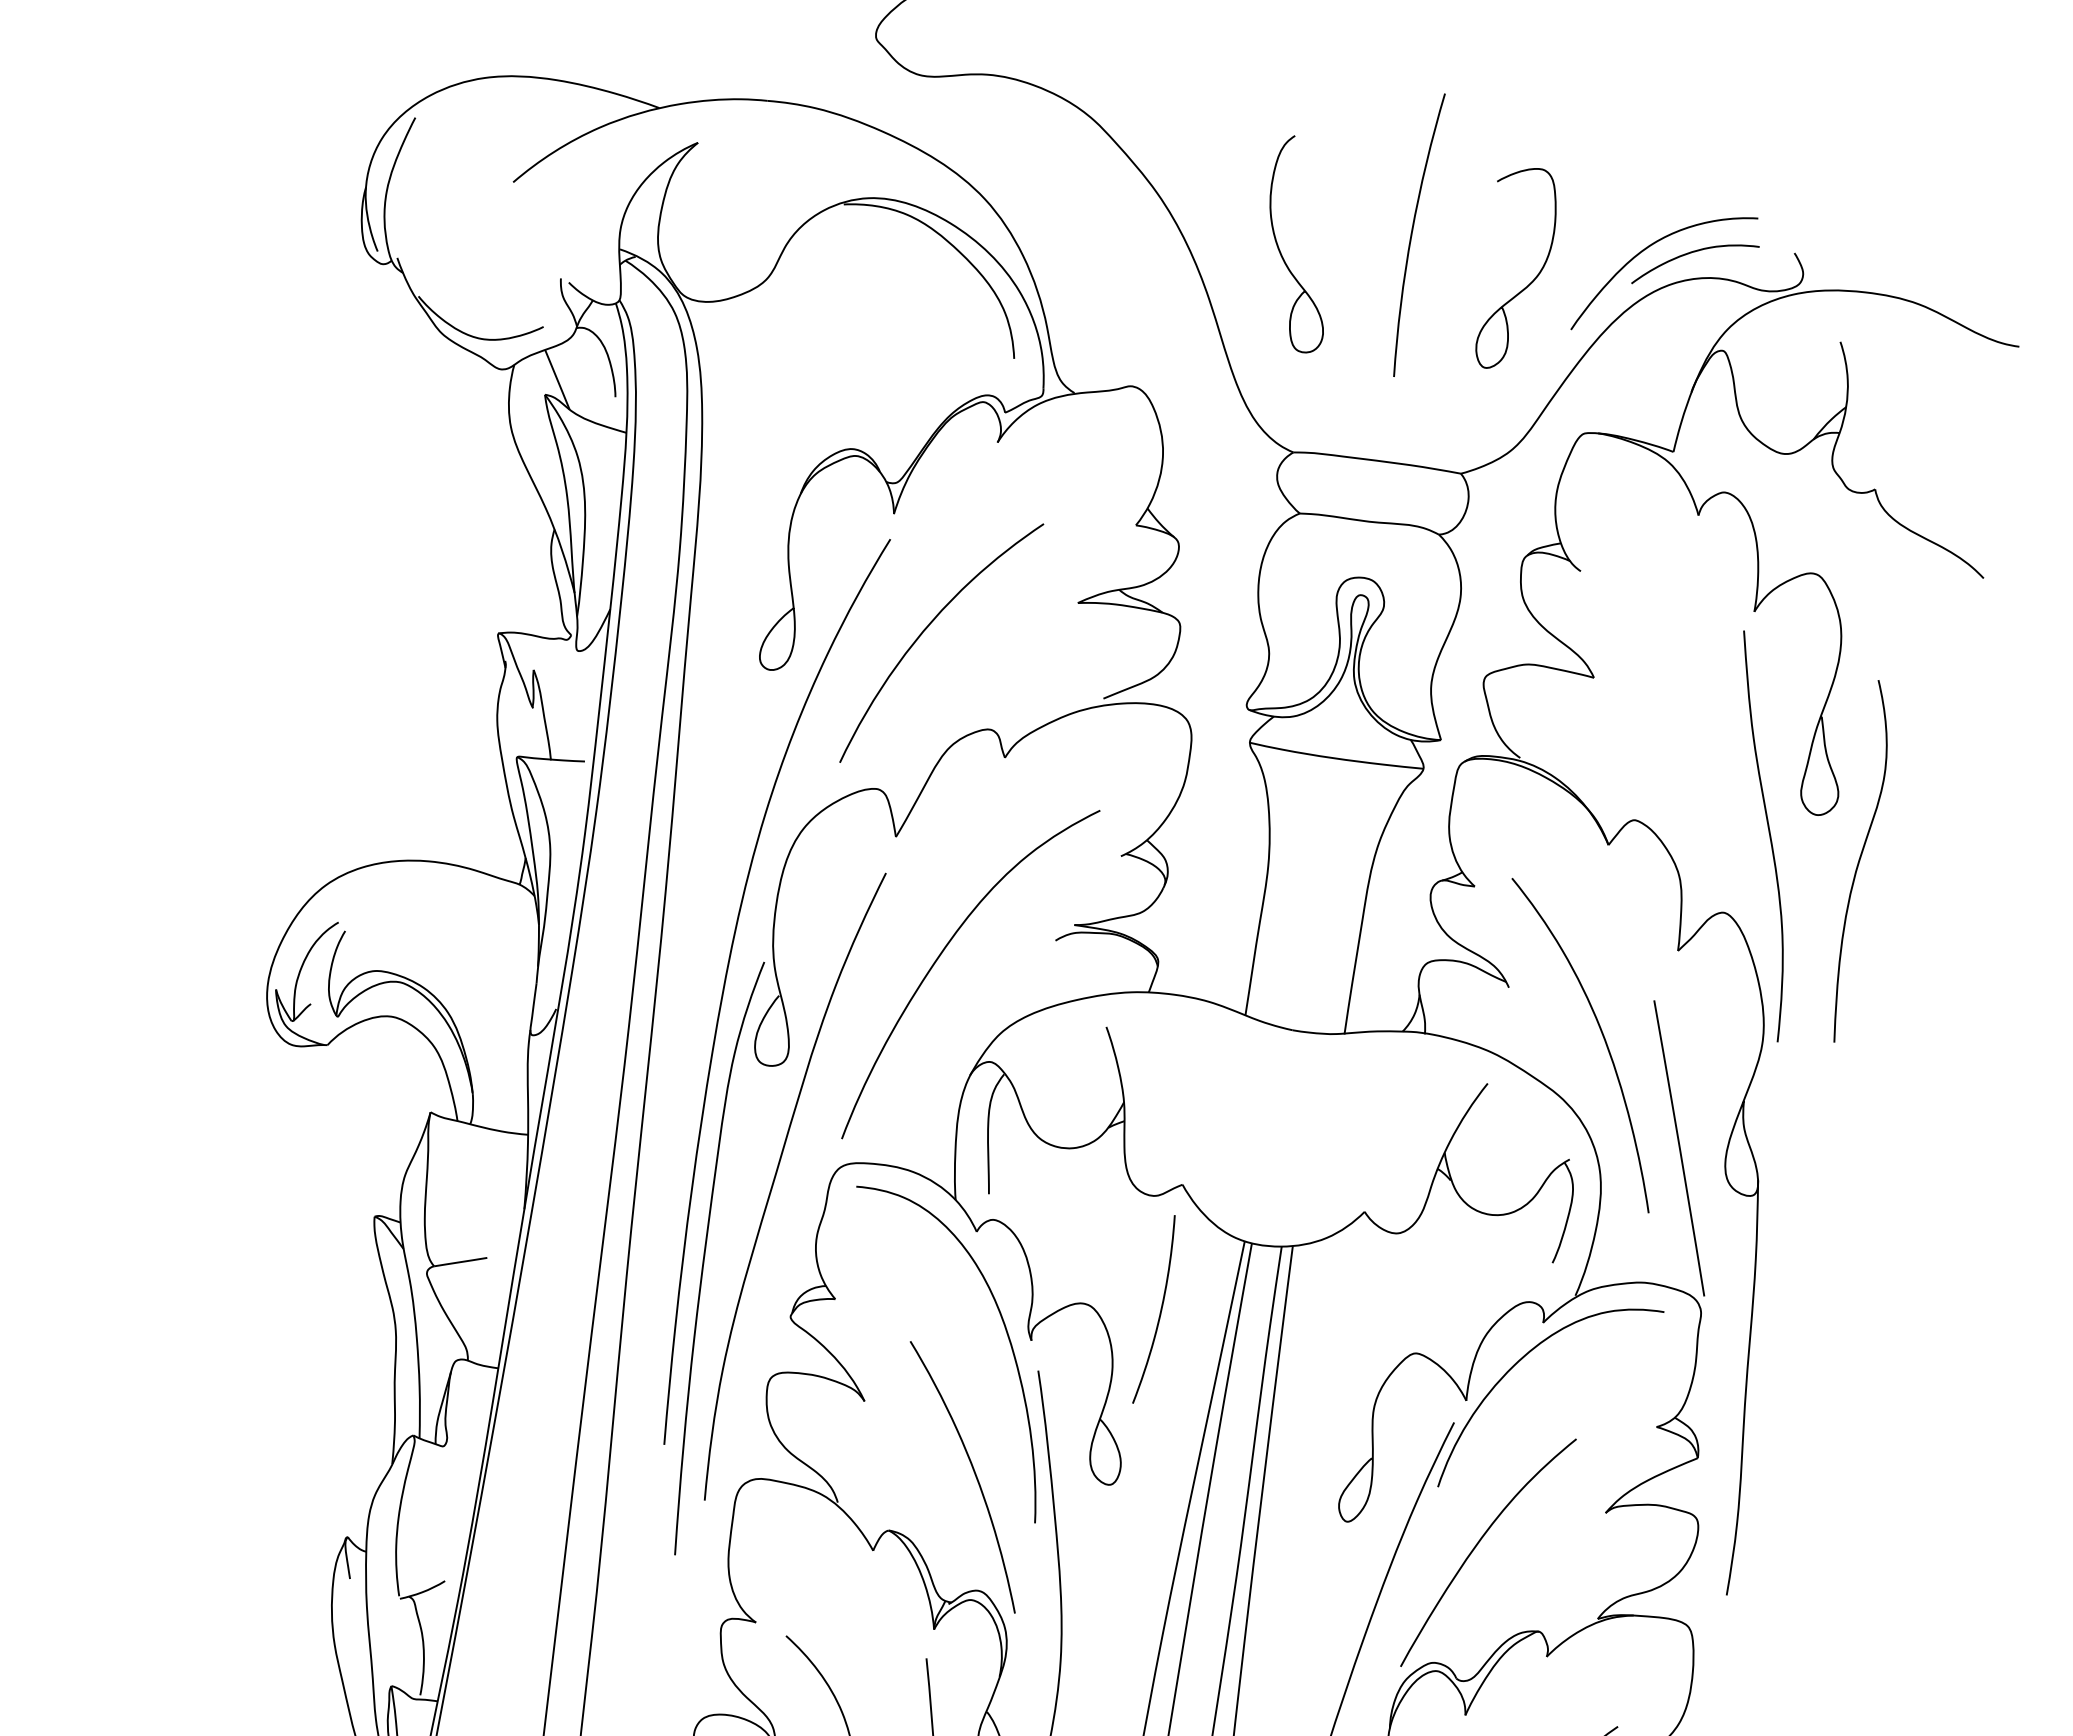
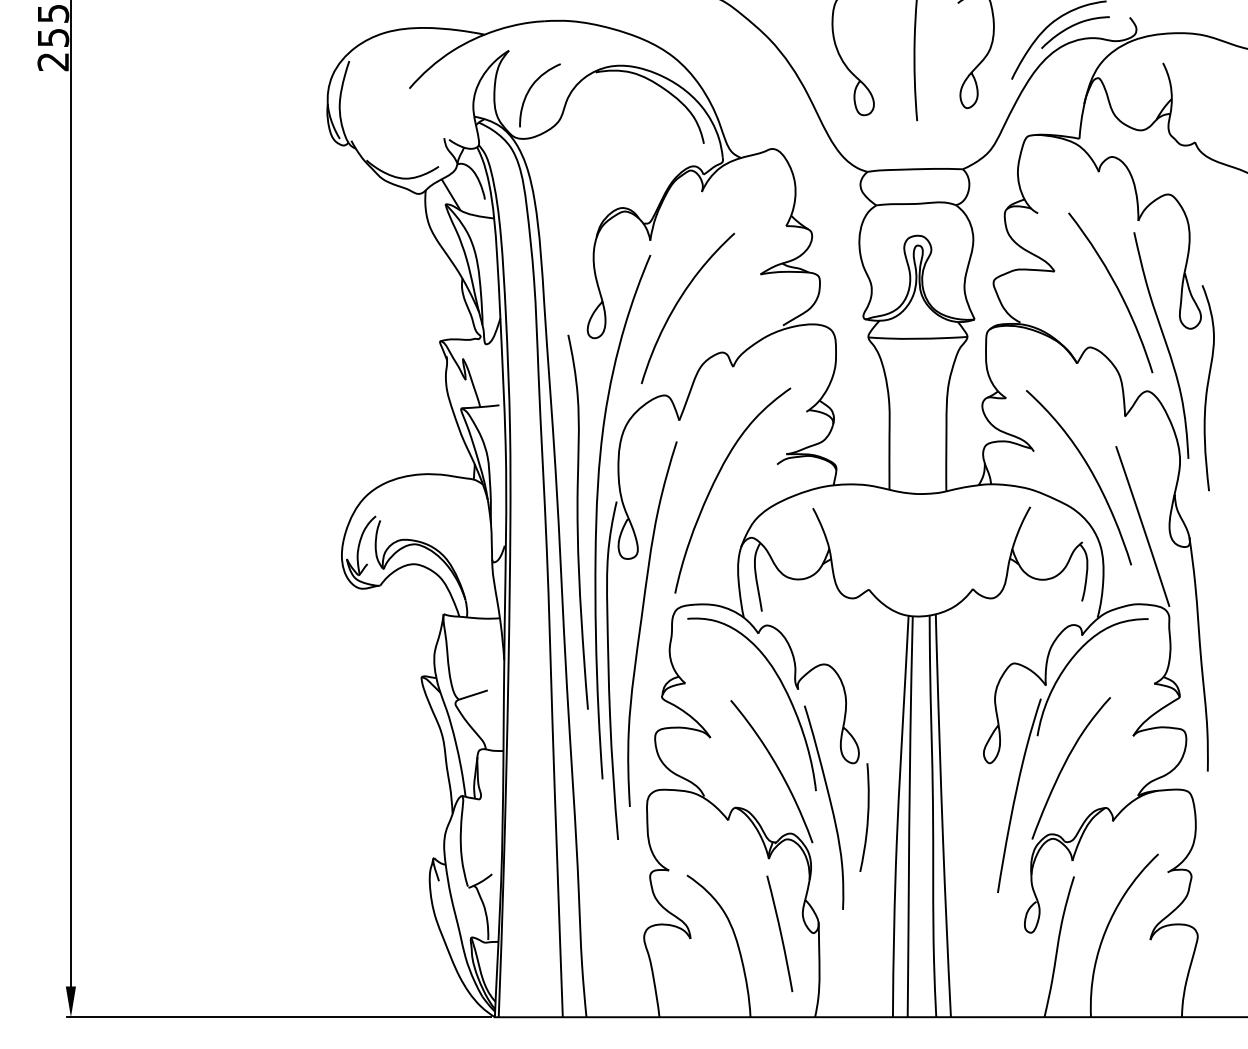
curve: (724, 218) -> (530, 90), added
curve: (1697, 724) -> (1116, 288), added
curve: (1859, 862) -> (1207, 388), moved
curve: (690, 986) -> (577, 521), added
curve: (1160, 1310) -> (867, 817), moved

